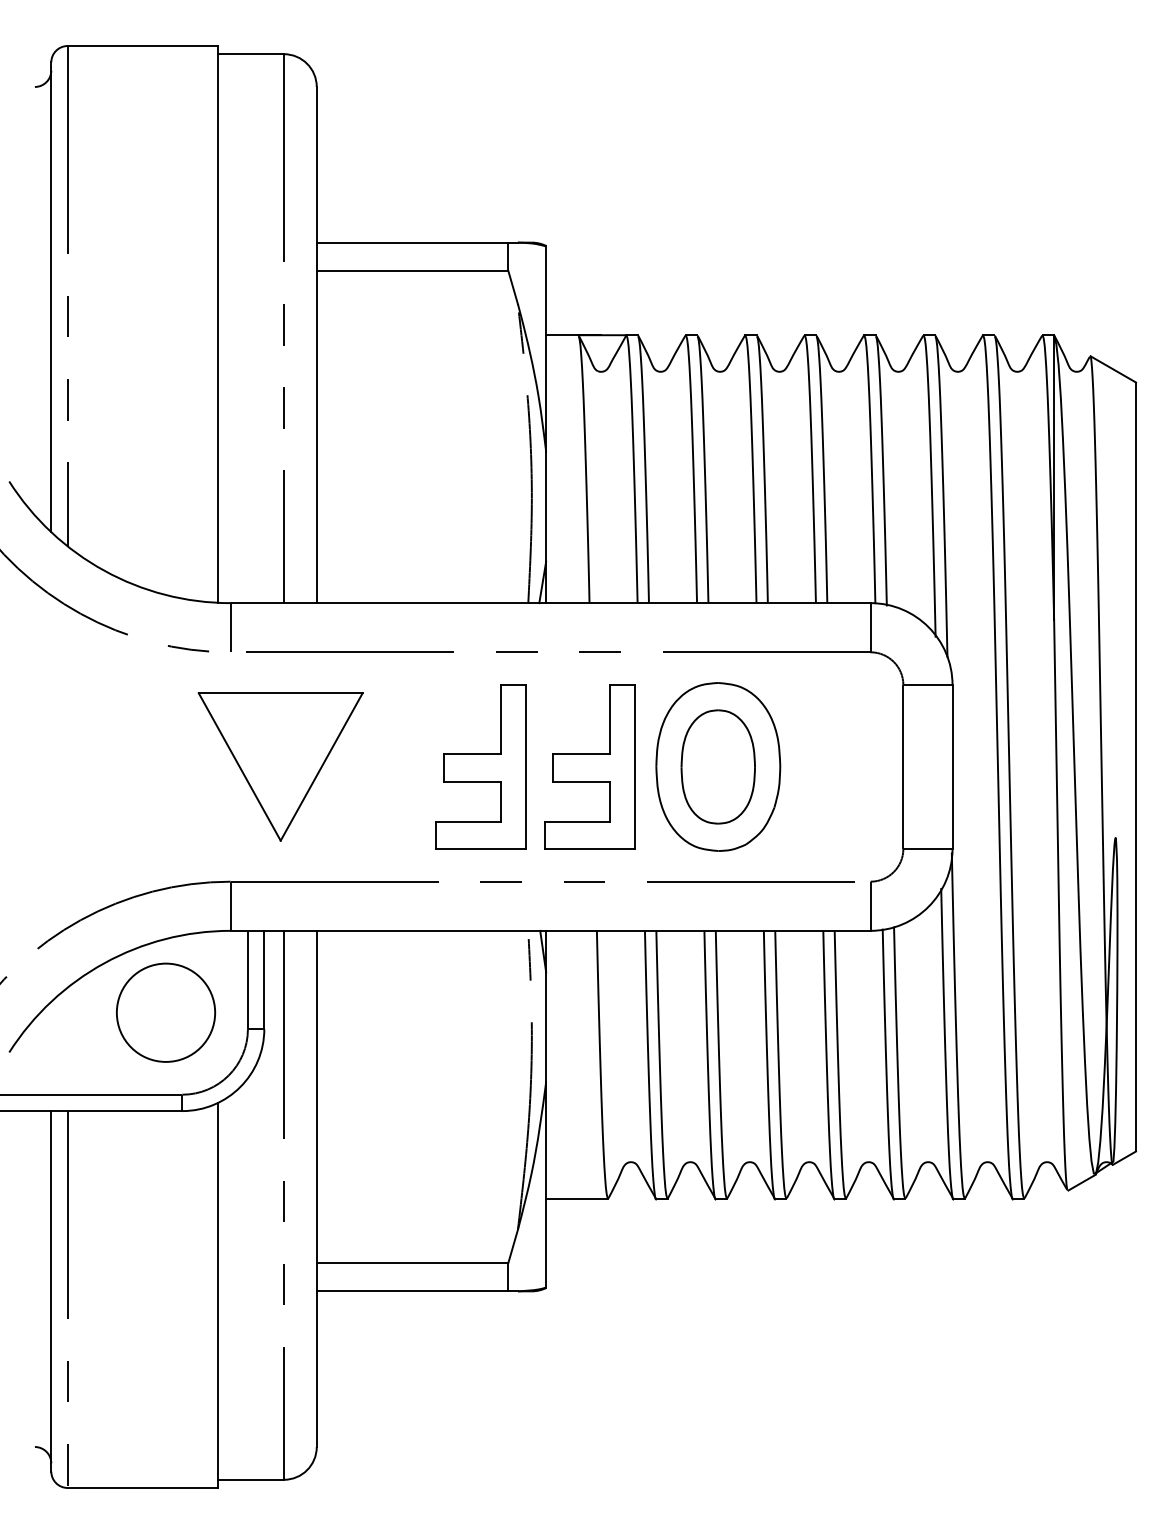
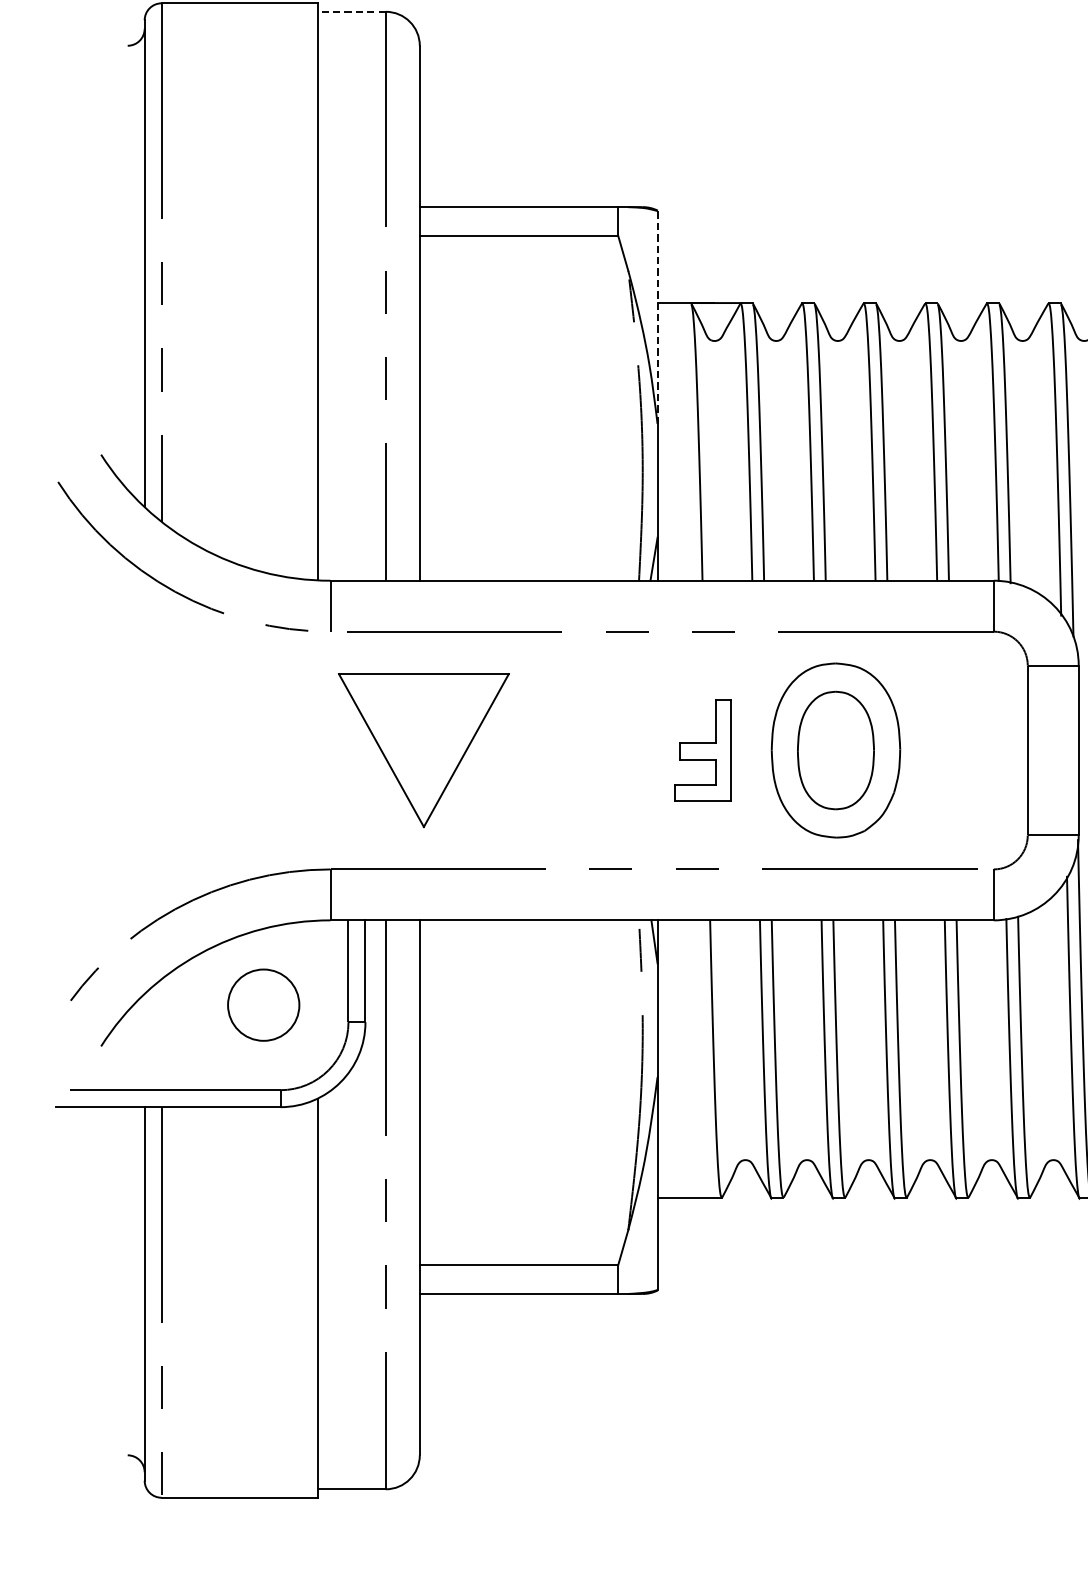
line: (251, 54) -> (352, 12), solid -> dashed
line: (546, 349) -> (657, 317), solid -> dashed
part: (280, 766) -> (423, 750), moved
part: (480, 766) -> (589, 750), removed
part: (589, 766) -> (702, 750), size x0.6
circle: (166, 1012) -> (264, 1004), size x0.7

